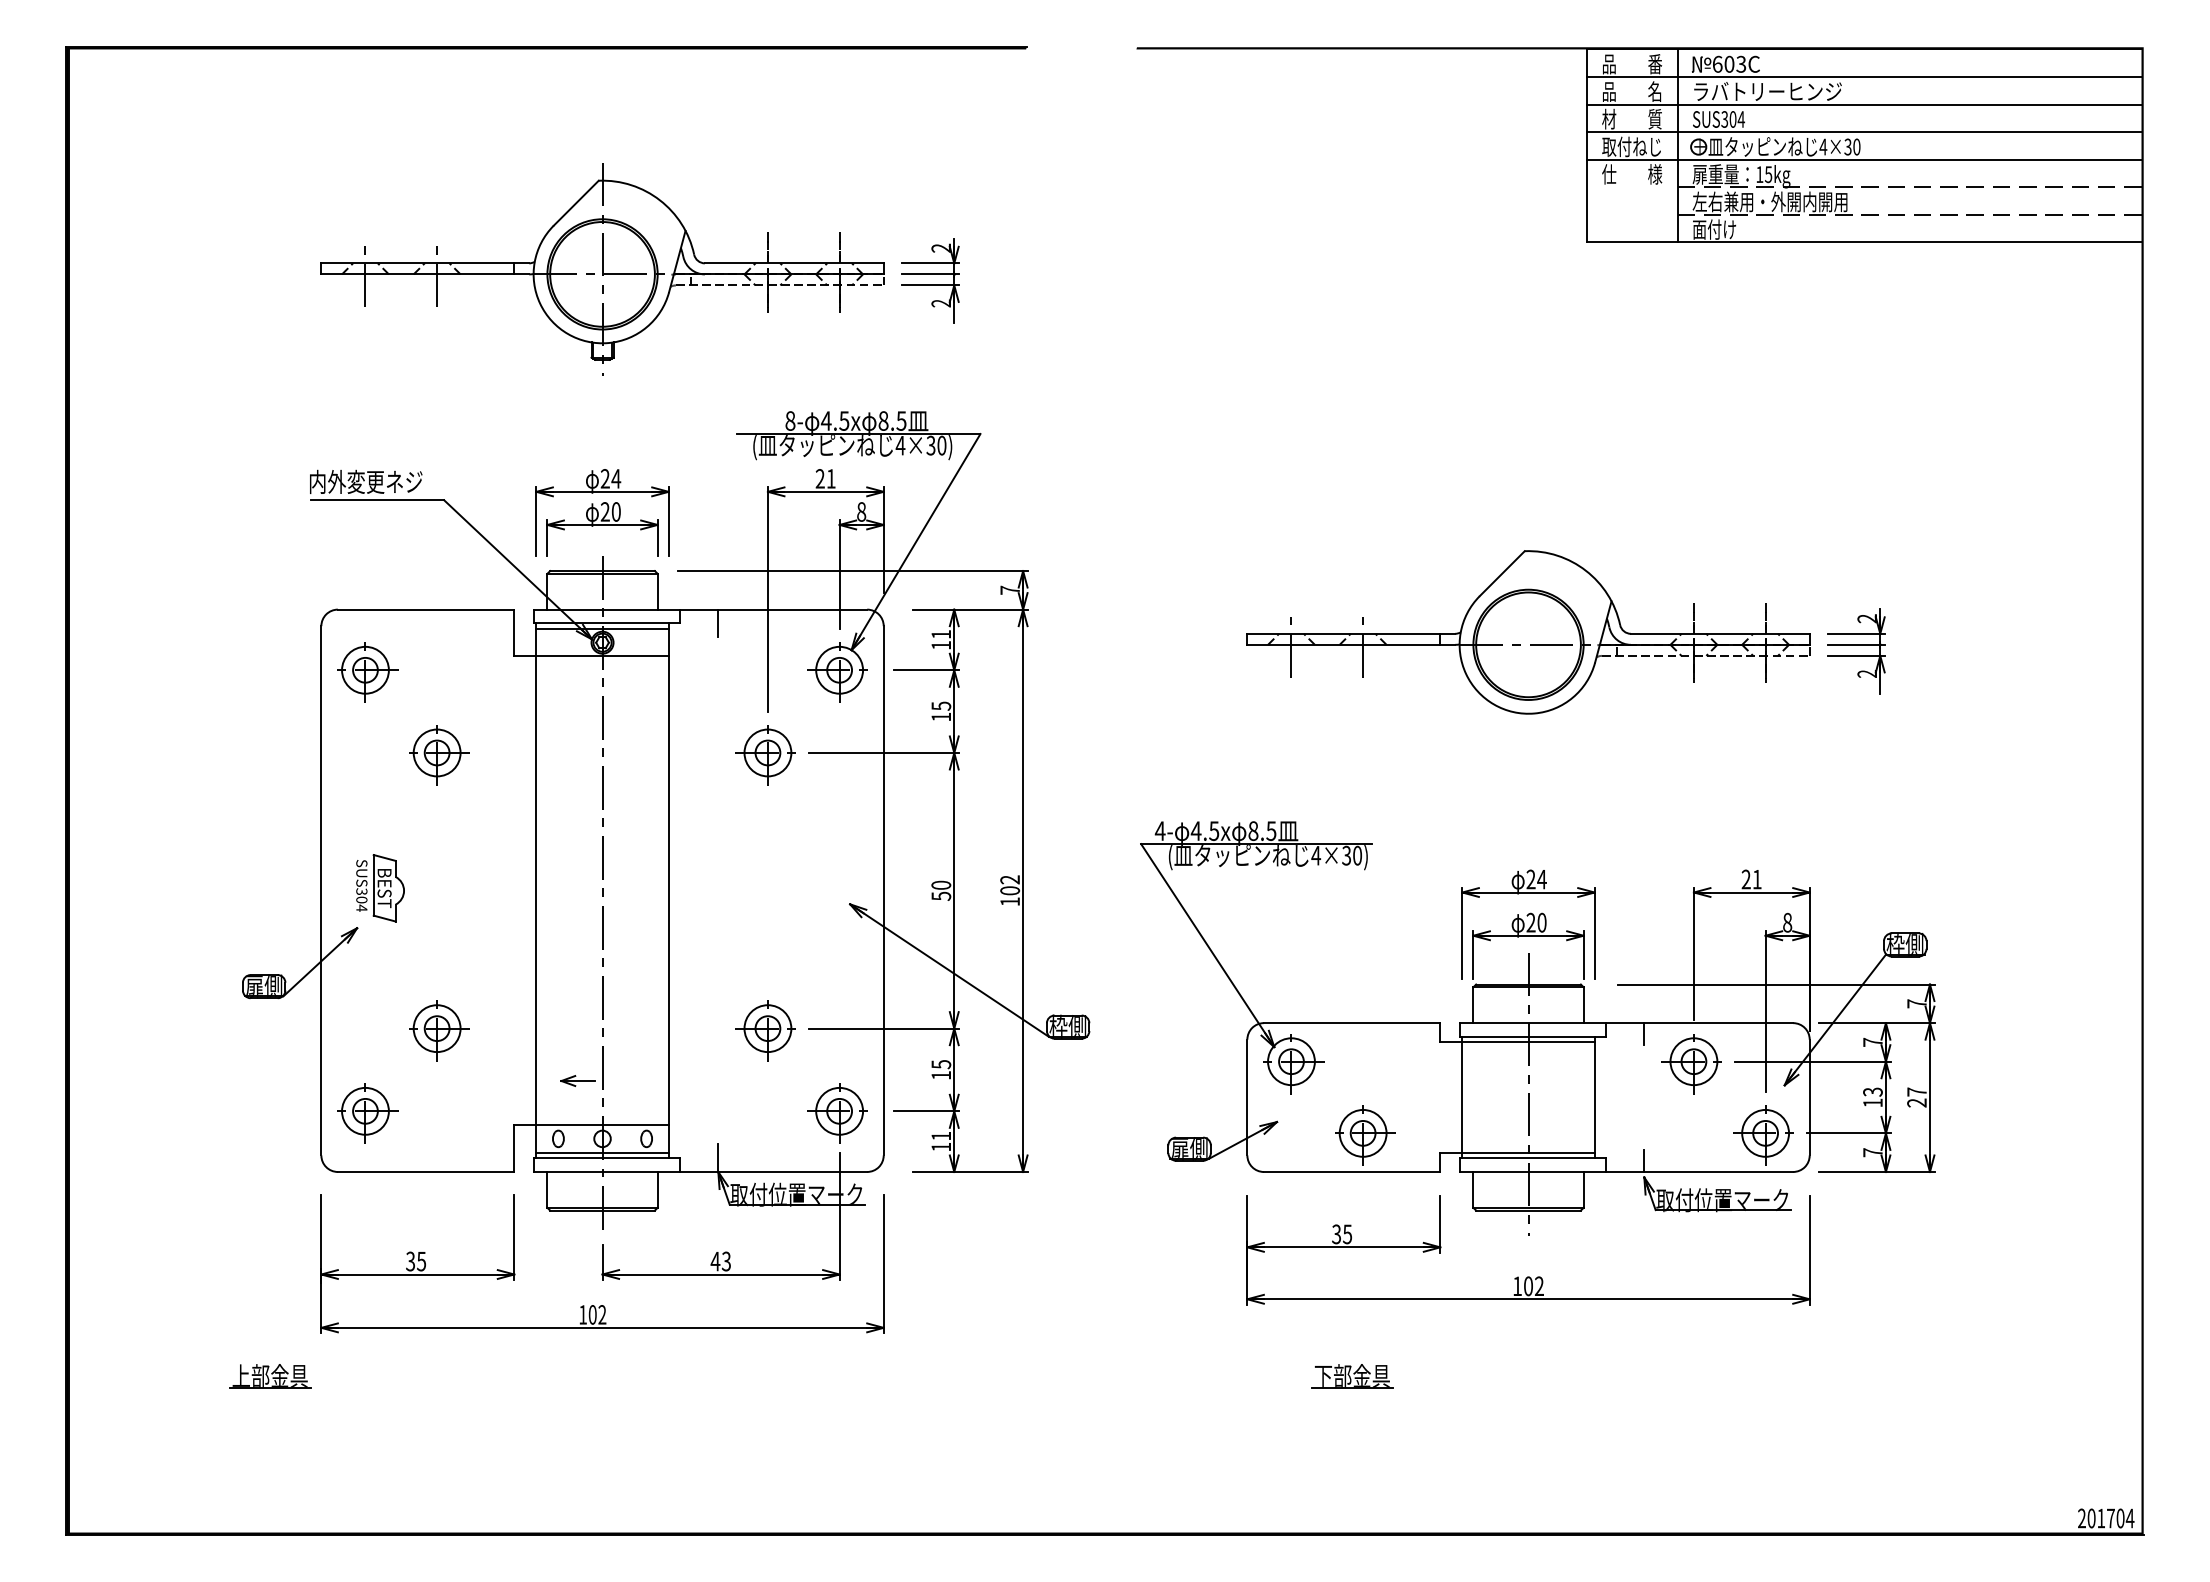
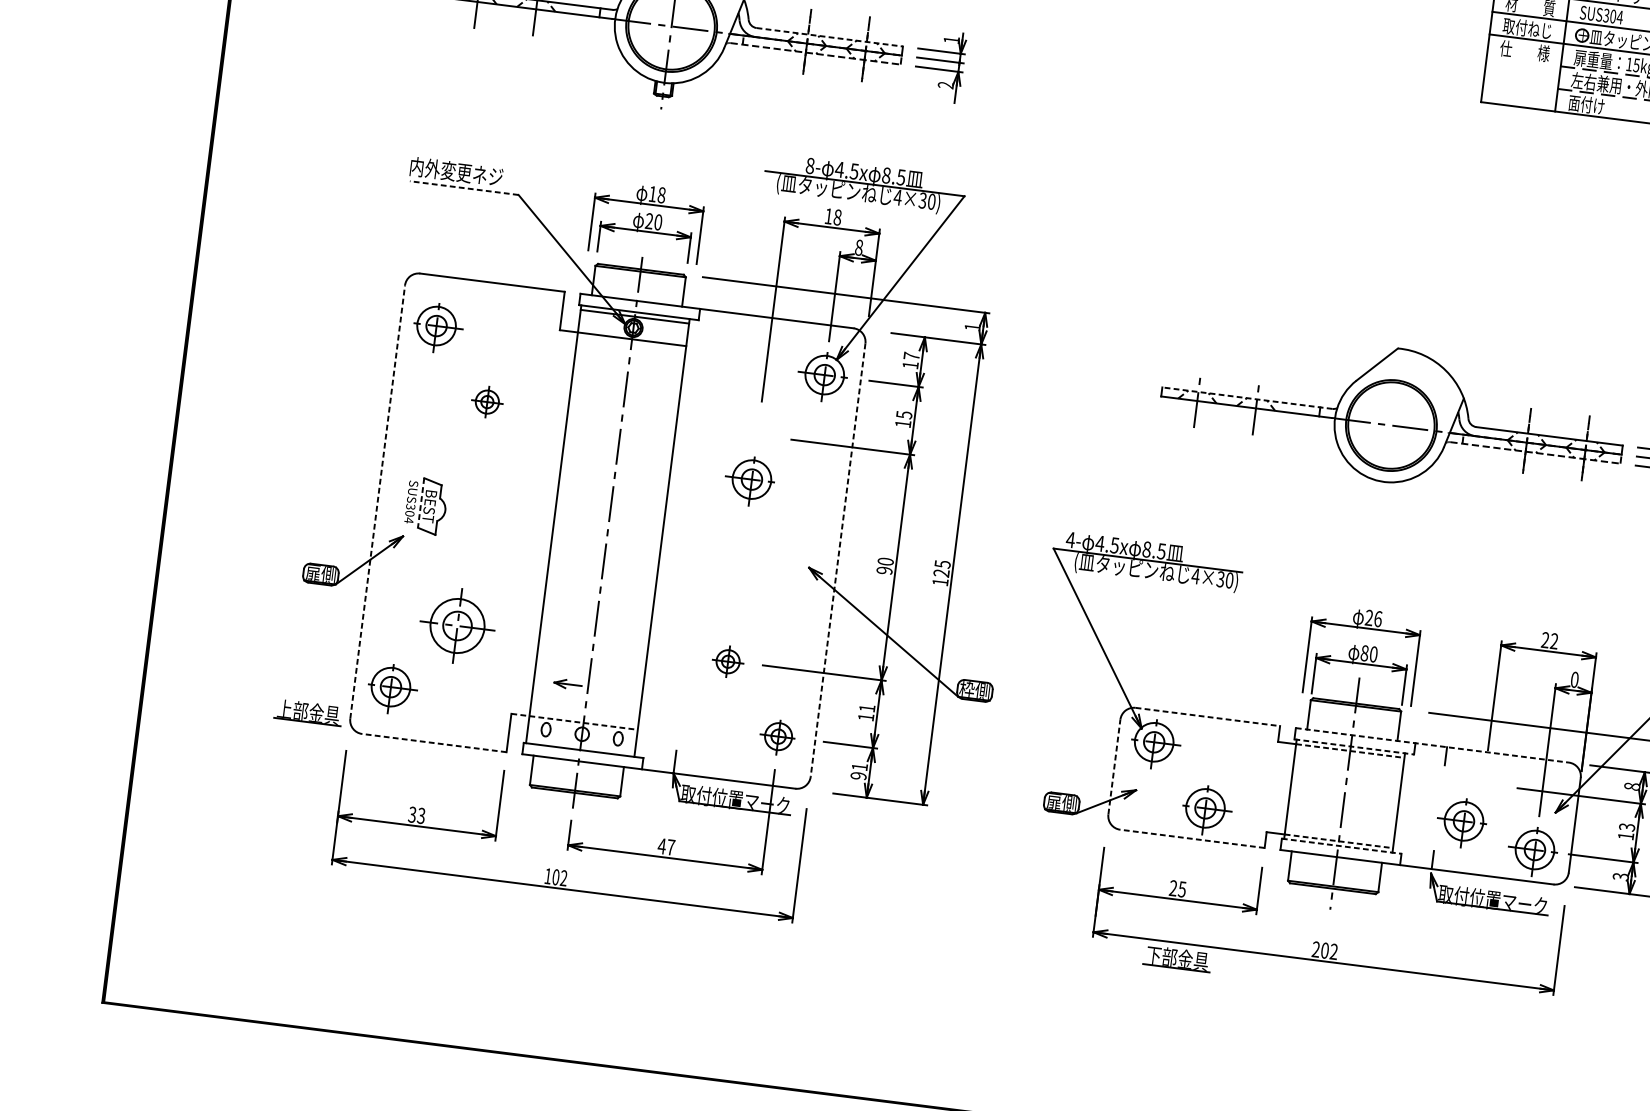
text: (940, 247) -> (951, 39), 2 -> 1
line: (794, 263) -> (829, 37), solid -> dashed
text: (610, 478) -> (657, 194), 24 -> 18
text: (825, 478) -> (833, 216), 21 -> 18
line: (377, 500) -> (463, 188), solid -> dashed
text: (1009, 589) -> (972, 326), 7 -> 1
line: (718, 623) -> (730, 324), removed
line: (1351, 633) -> (1247, 397), solid -> dashed
text: (940, 634) -> (911, 356), 11 -> 17
part: (439, 755) -> (488, 403), size x0.6
part: (765, 755) -> (749, 481), moved
text: (1541, 879) -> (1377, 618), 24 -> 26
text: (1756, 879) -> (1553, 641), 21 -> 22
line: (373, 885) -> (420, 503), solid -> dashed
text: (1010, 885) -> (942, 568), 102 -> 125
line: (321, 890) -> (377, 501), solid -> dashed
line: (883, 890) -> (837, 559), solid -> dashed
text: (941, 895) -> (884, 570), 50 -> 90
text: (1530, 922) -> (1364, 653), 20 -> 80
text: (1787, 922) -> (1574, 679), 8 -> 0
line: (1352, 1023) -> (1208, 717), solid -> dashed
line: (1626, 1023) -> (1432, 745), solid -> dashed
part: (439, 1030) -> (459, 628), size x1.4
part: (765, 1030) -> (726, 662), size x0.6
line: (1533, 1036) -> (1354, 746), solid -> dashed
text: (1872, 1041) -> (1631, 785), 7 -> 8
line: (1529, 1042) -> (1351, 751), solid -> dashed
text: (941, 1064) -> (867, 708), 15 -> 11
part: (1691, 1064) -> (1461, 823), moved
line: (1247, 1097) -> (1114, 767), solid -> dashed
part: (837, 1113) -> (777, 737), size x0.7
line: (592, 1125) -> (575, 722), solid -> dashed
text: (941, 1146) -> (858, 775), 11 -> 91
line: (602, 1152) -> (580, 745), removed
line: (1529, 1152) -> (1339, 841), solid -> dashed
text: (1872, 1152) -> (1620, 876), 7 -> 3
line: (1533, 1158) -> (1342, 846), solid -> dashed
line: (425, 1171) -> (433, 742), solid -> dashed
line: (1351, 1171) -> (1192, 838), solid -> dashed
text: (1336, 1234) -> (1173, 888), 35 -> 25
text: (421, 1260) -> (421, 815), 35 -> 33
text: (726, 1261) -> (671, 847), 43 -> 47
text: (1517, 1285) -> (1316, 948), 102 -> 202
part: (270, 1376) -> (308, 712), moved
part: (1352, 1376) -> (1177, 958), moved

